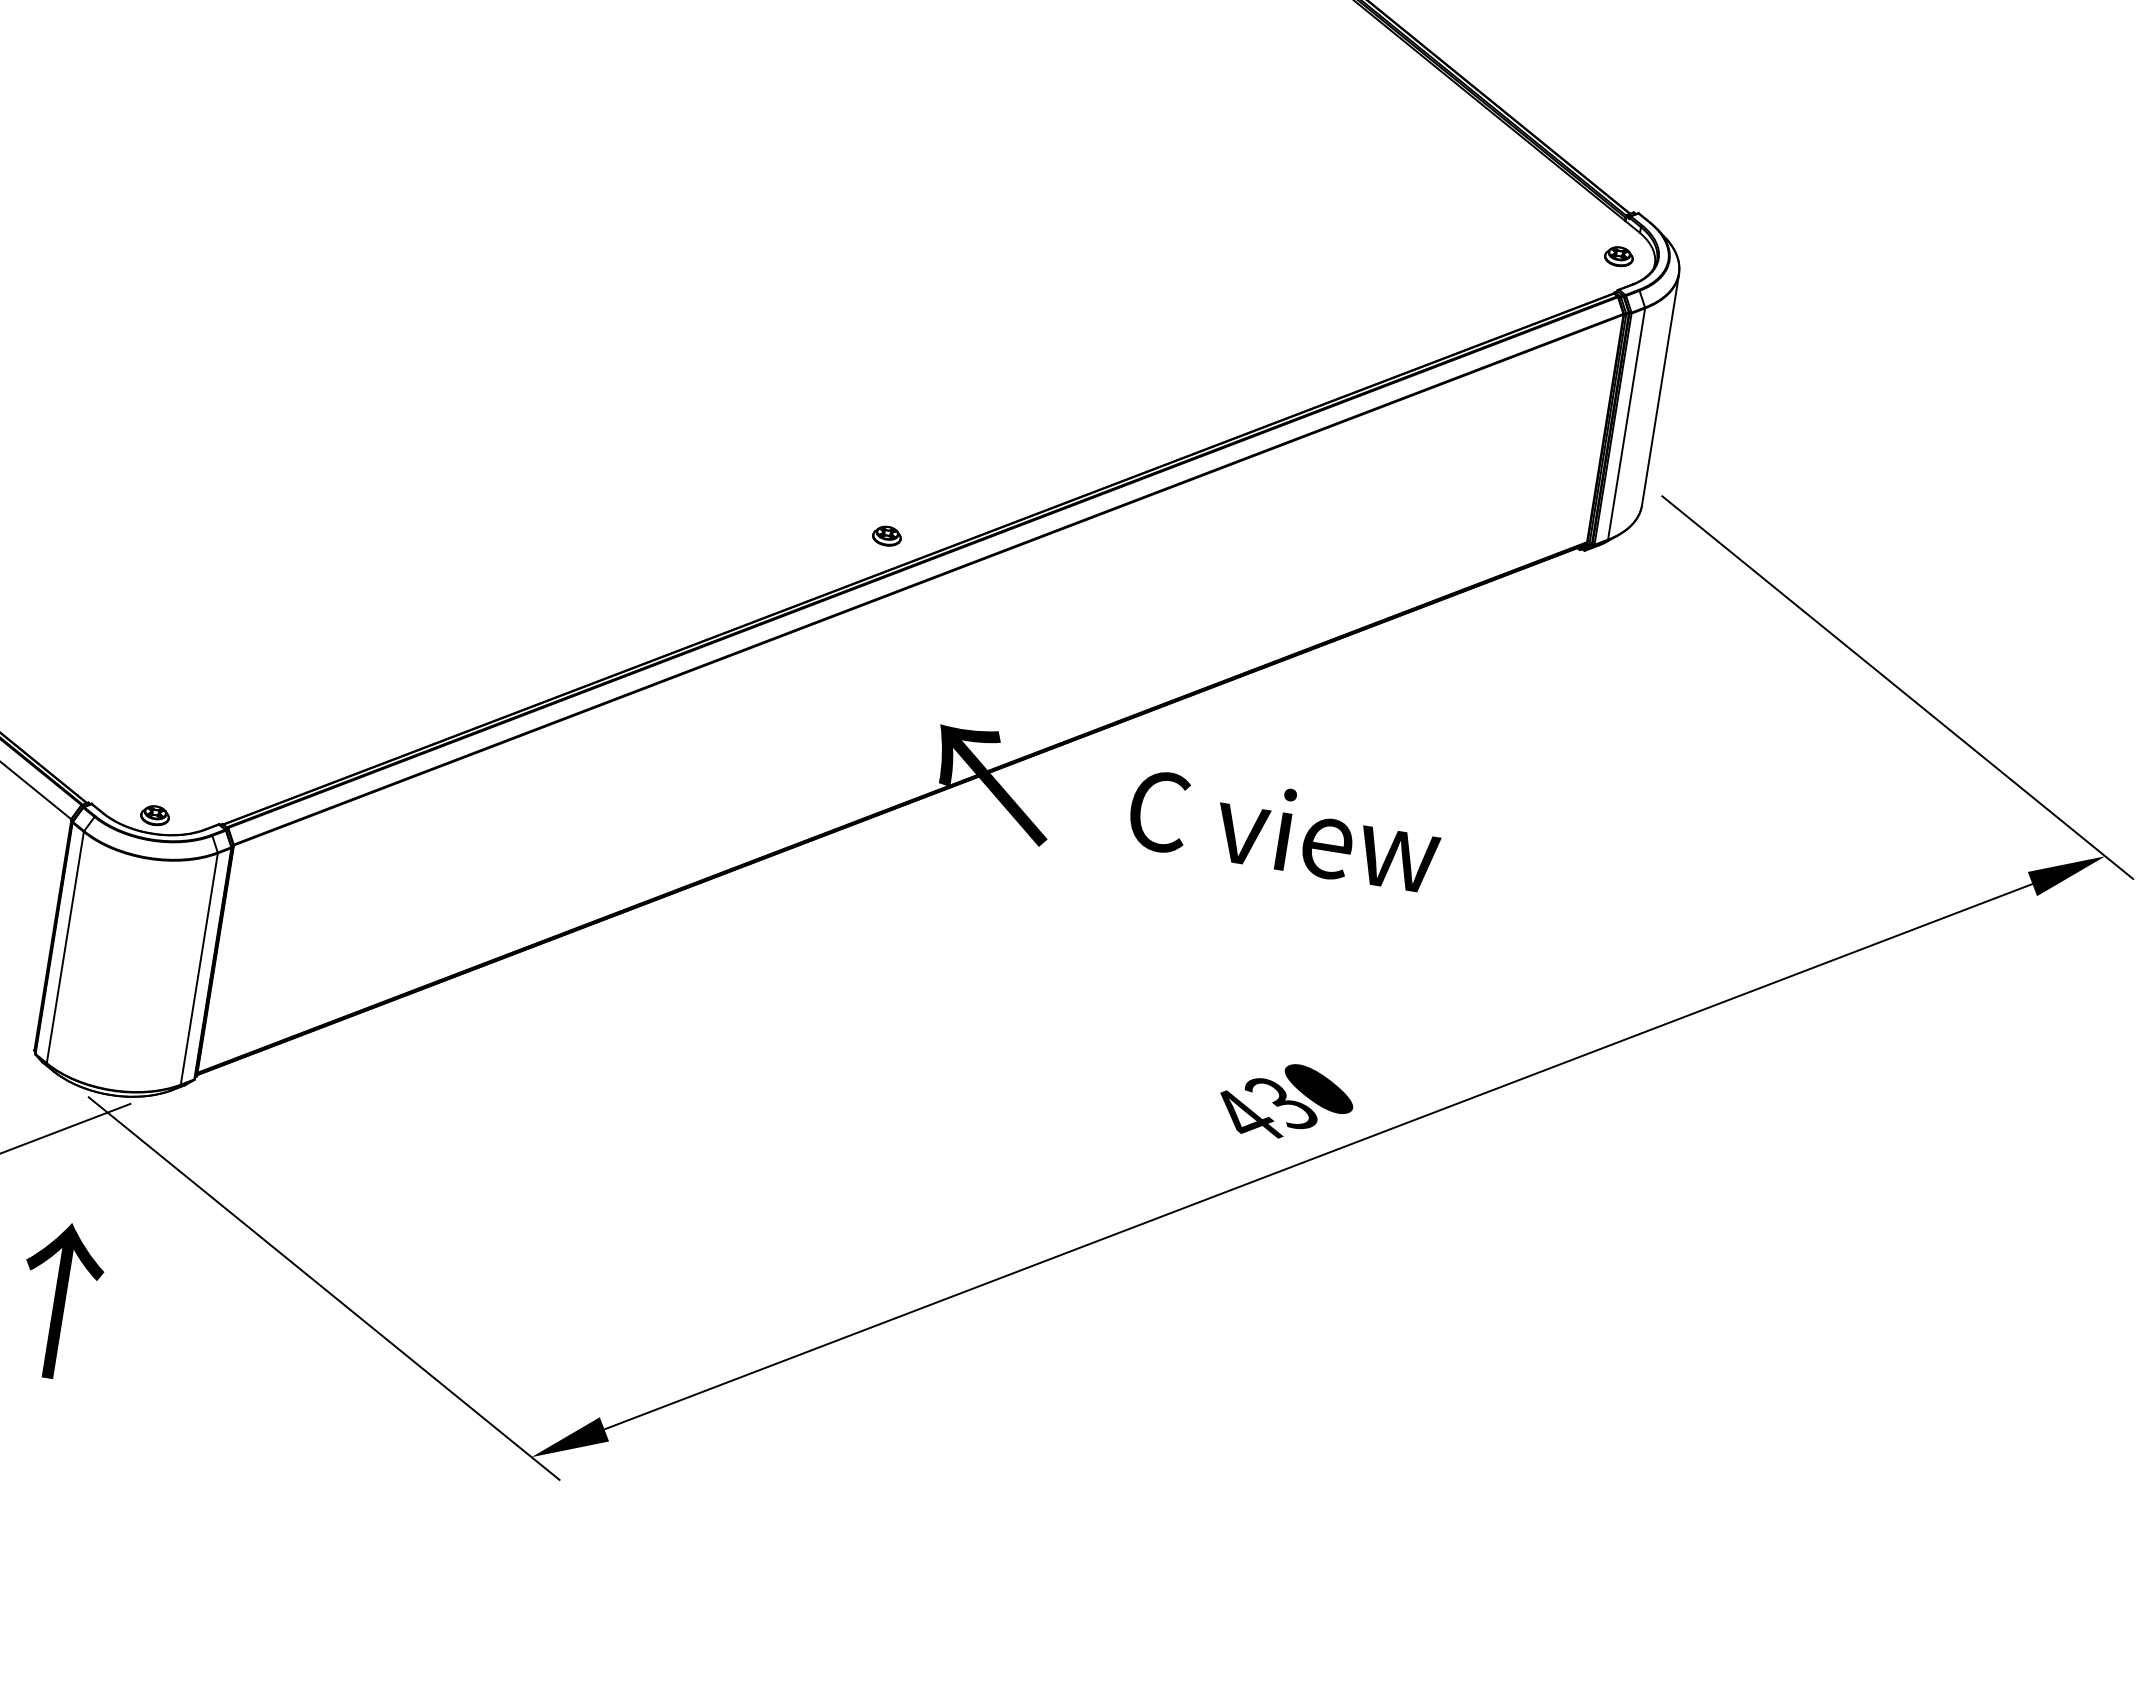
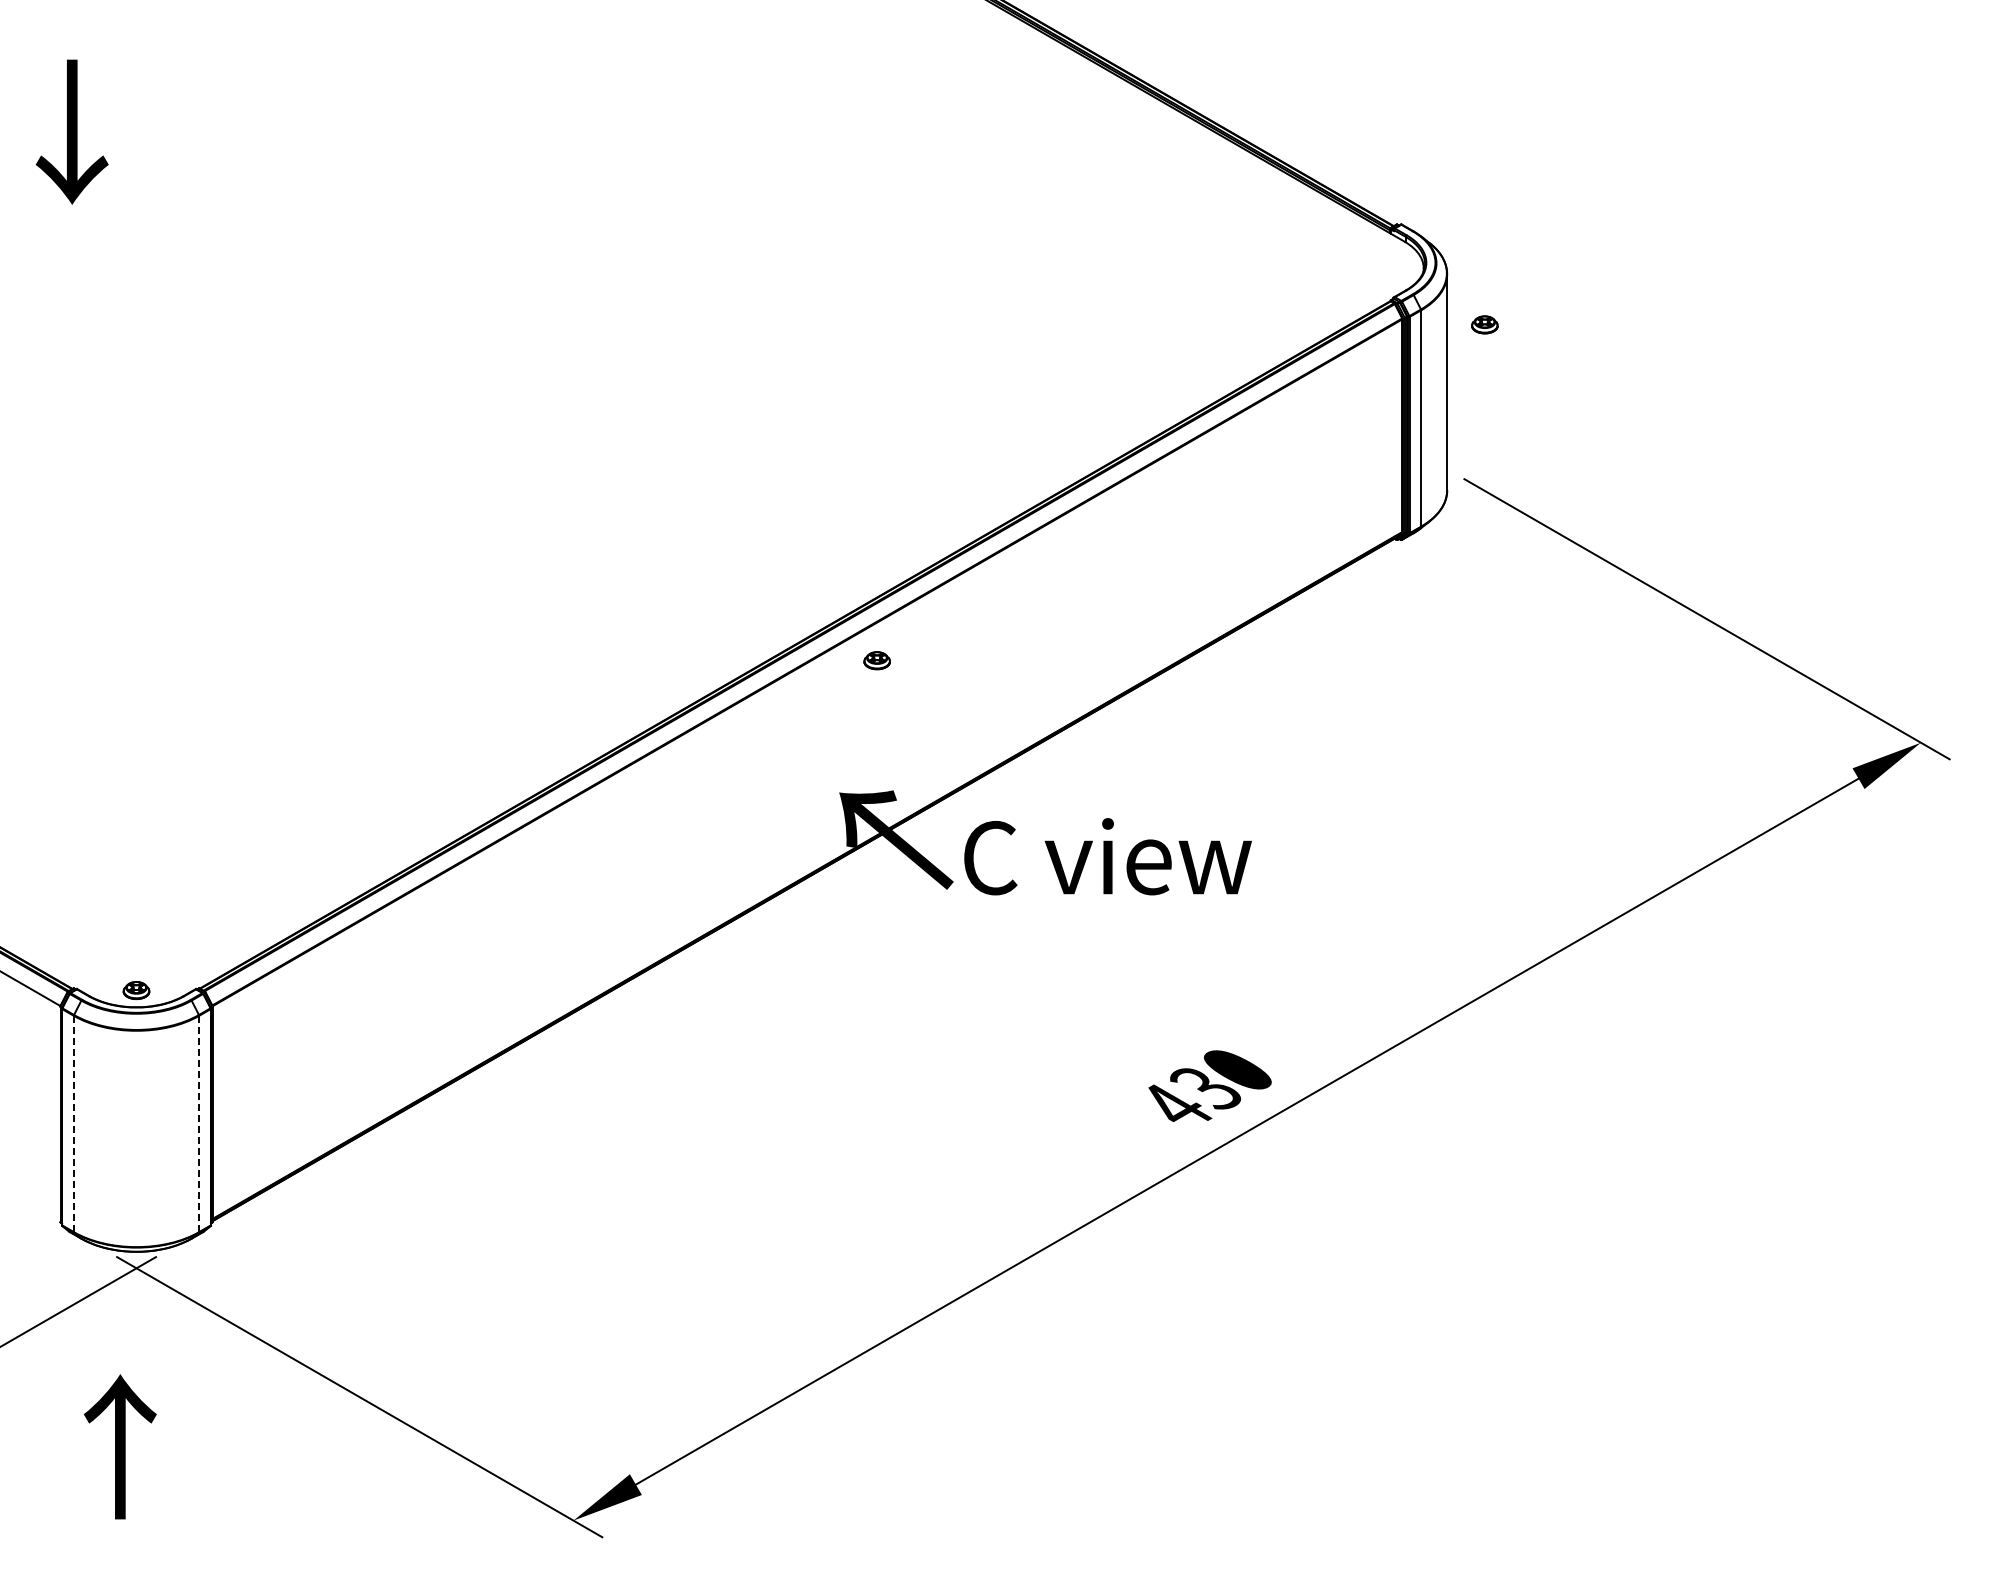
part: (1618, 256) -> (1484, 324), moved
part: (886, 535) -> (876, 660), moved
text: (1284, 829) -> (1107, 856), moved
line: (64, 948) -> (73, 1124), solid -> dashed
line: (199, 968) -> (199, 1123), solid -> dashed

